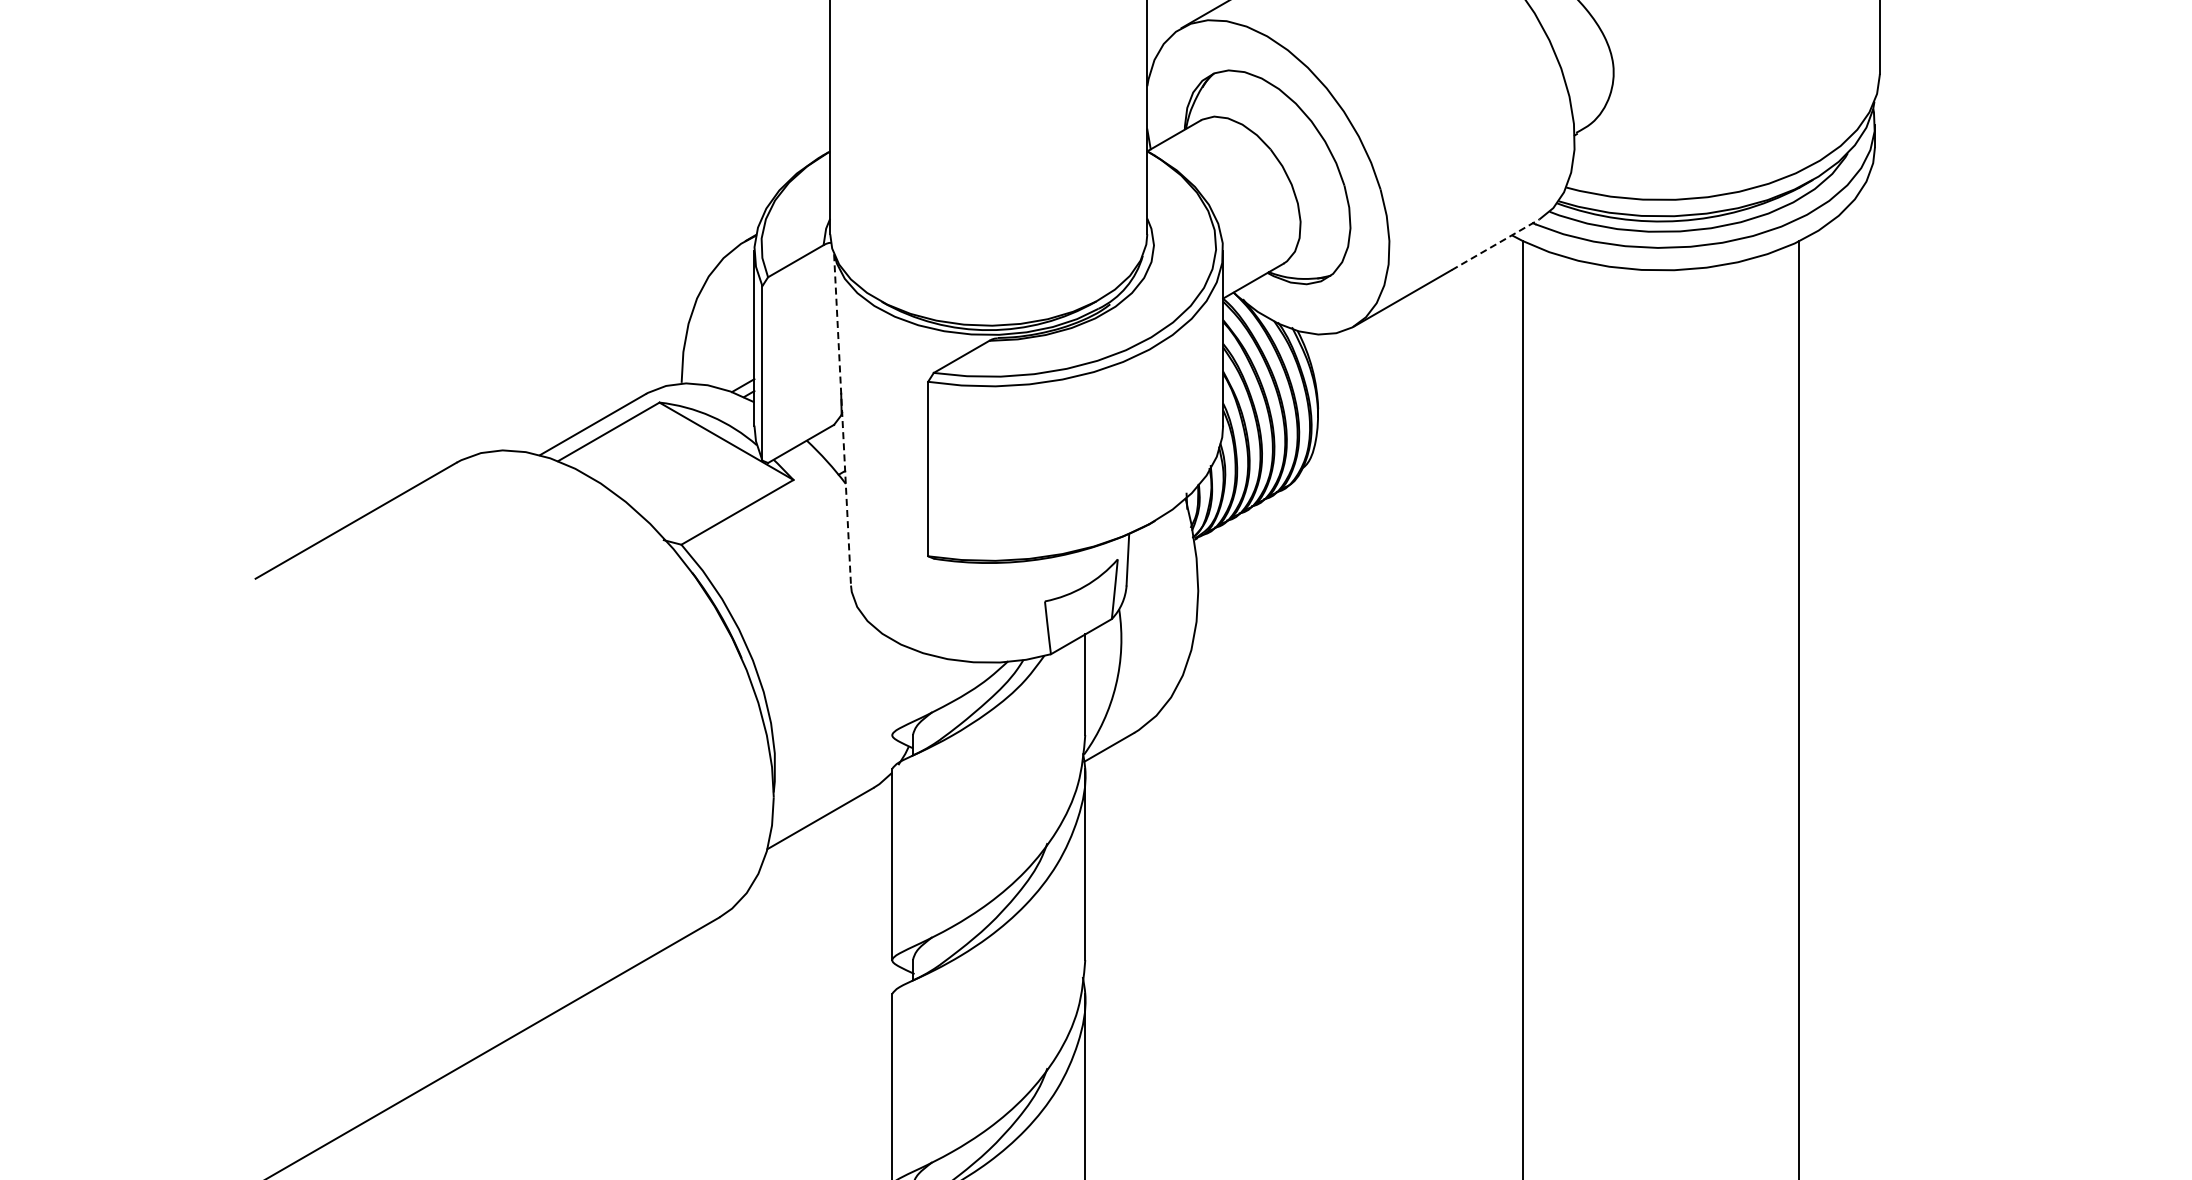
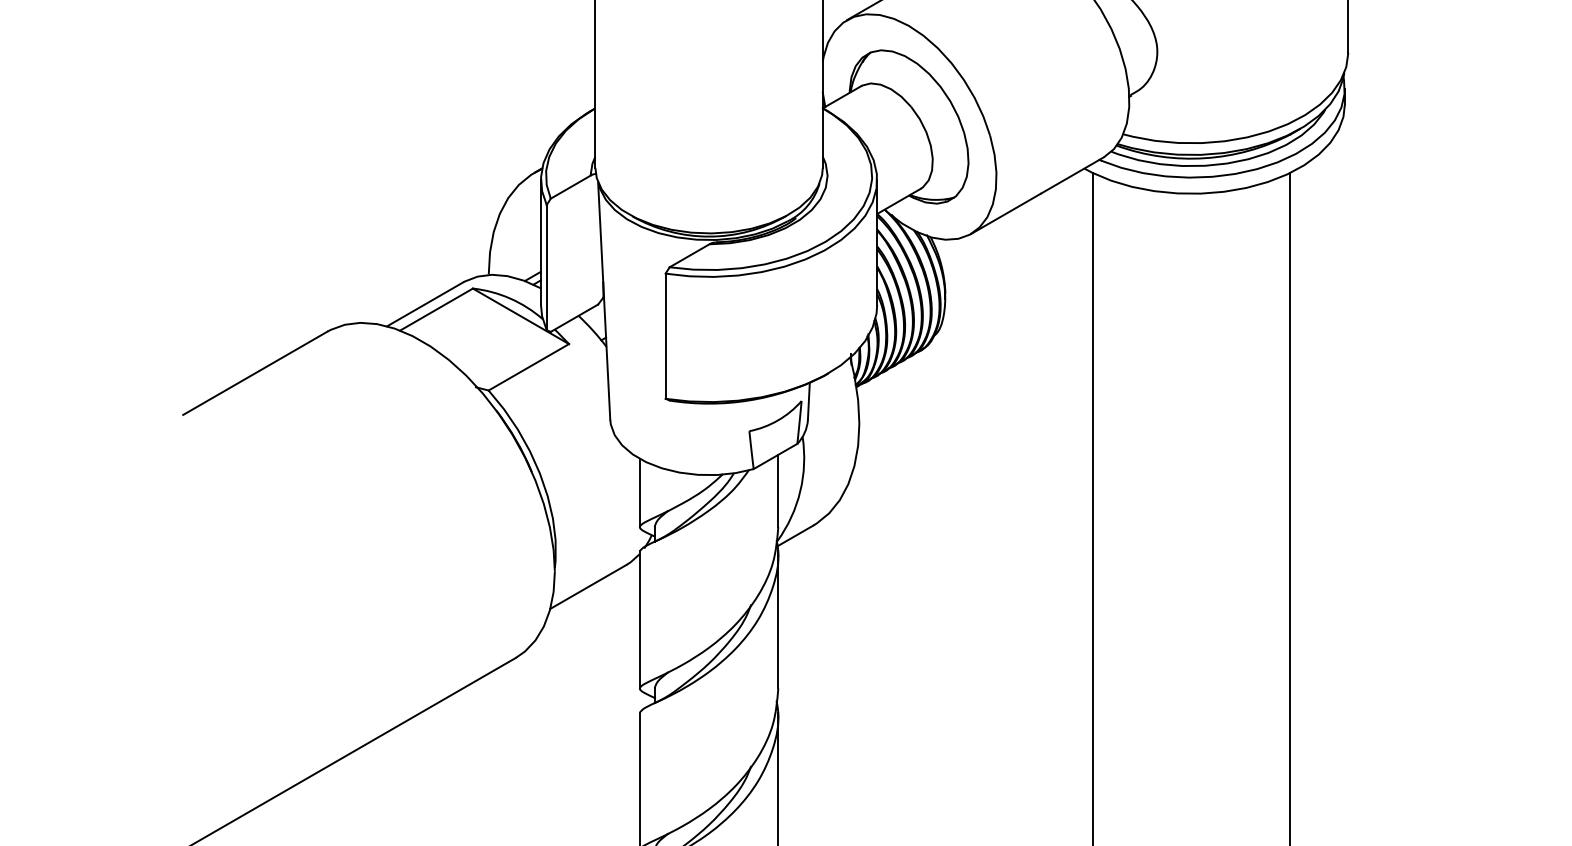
line: (1495, 244) -> (1072, 175), dashed -> solid
line: (842, 419) -> (604, 300), dashed -> solid
line: (892, 687) -> (640, 492), added

